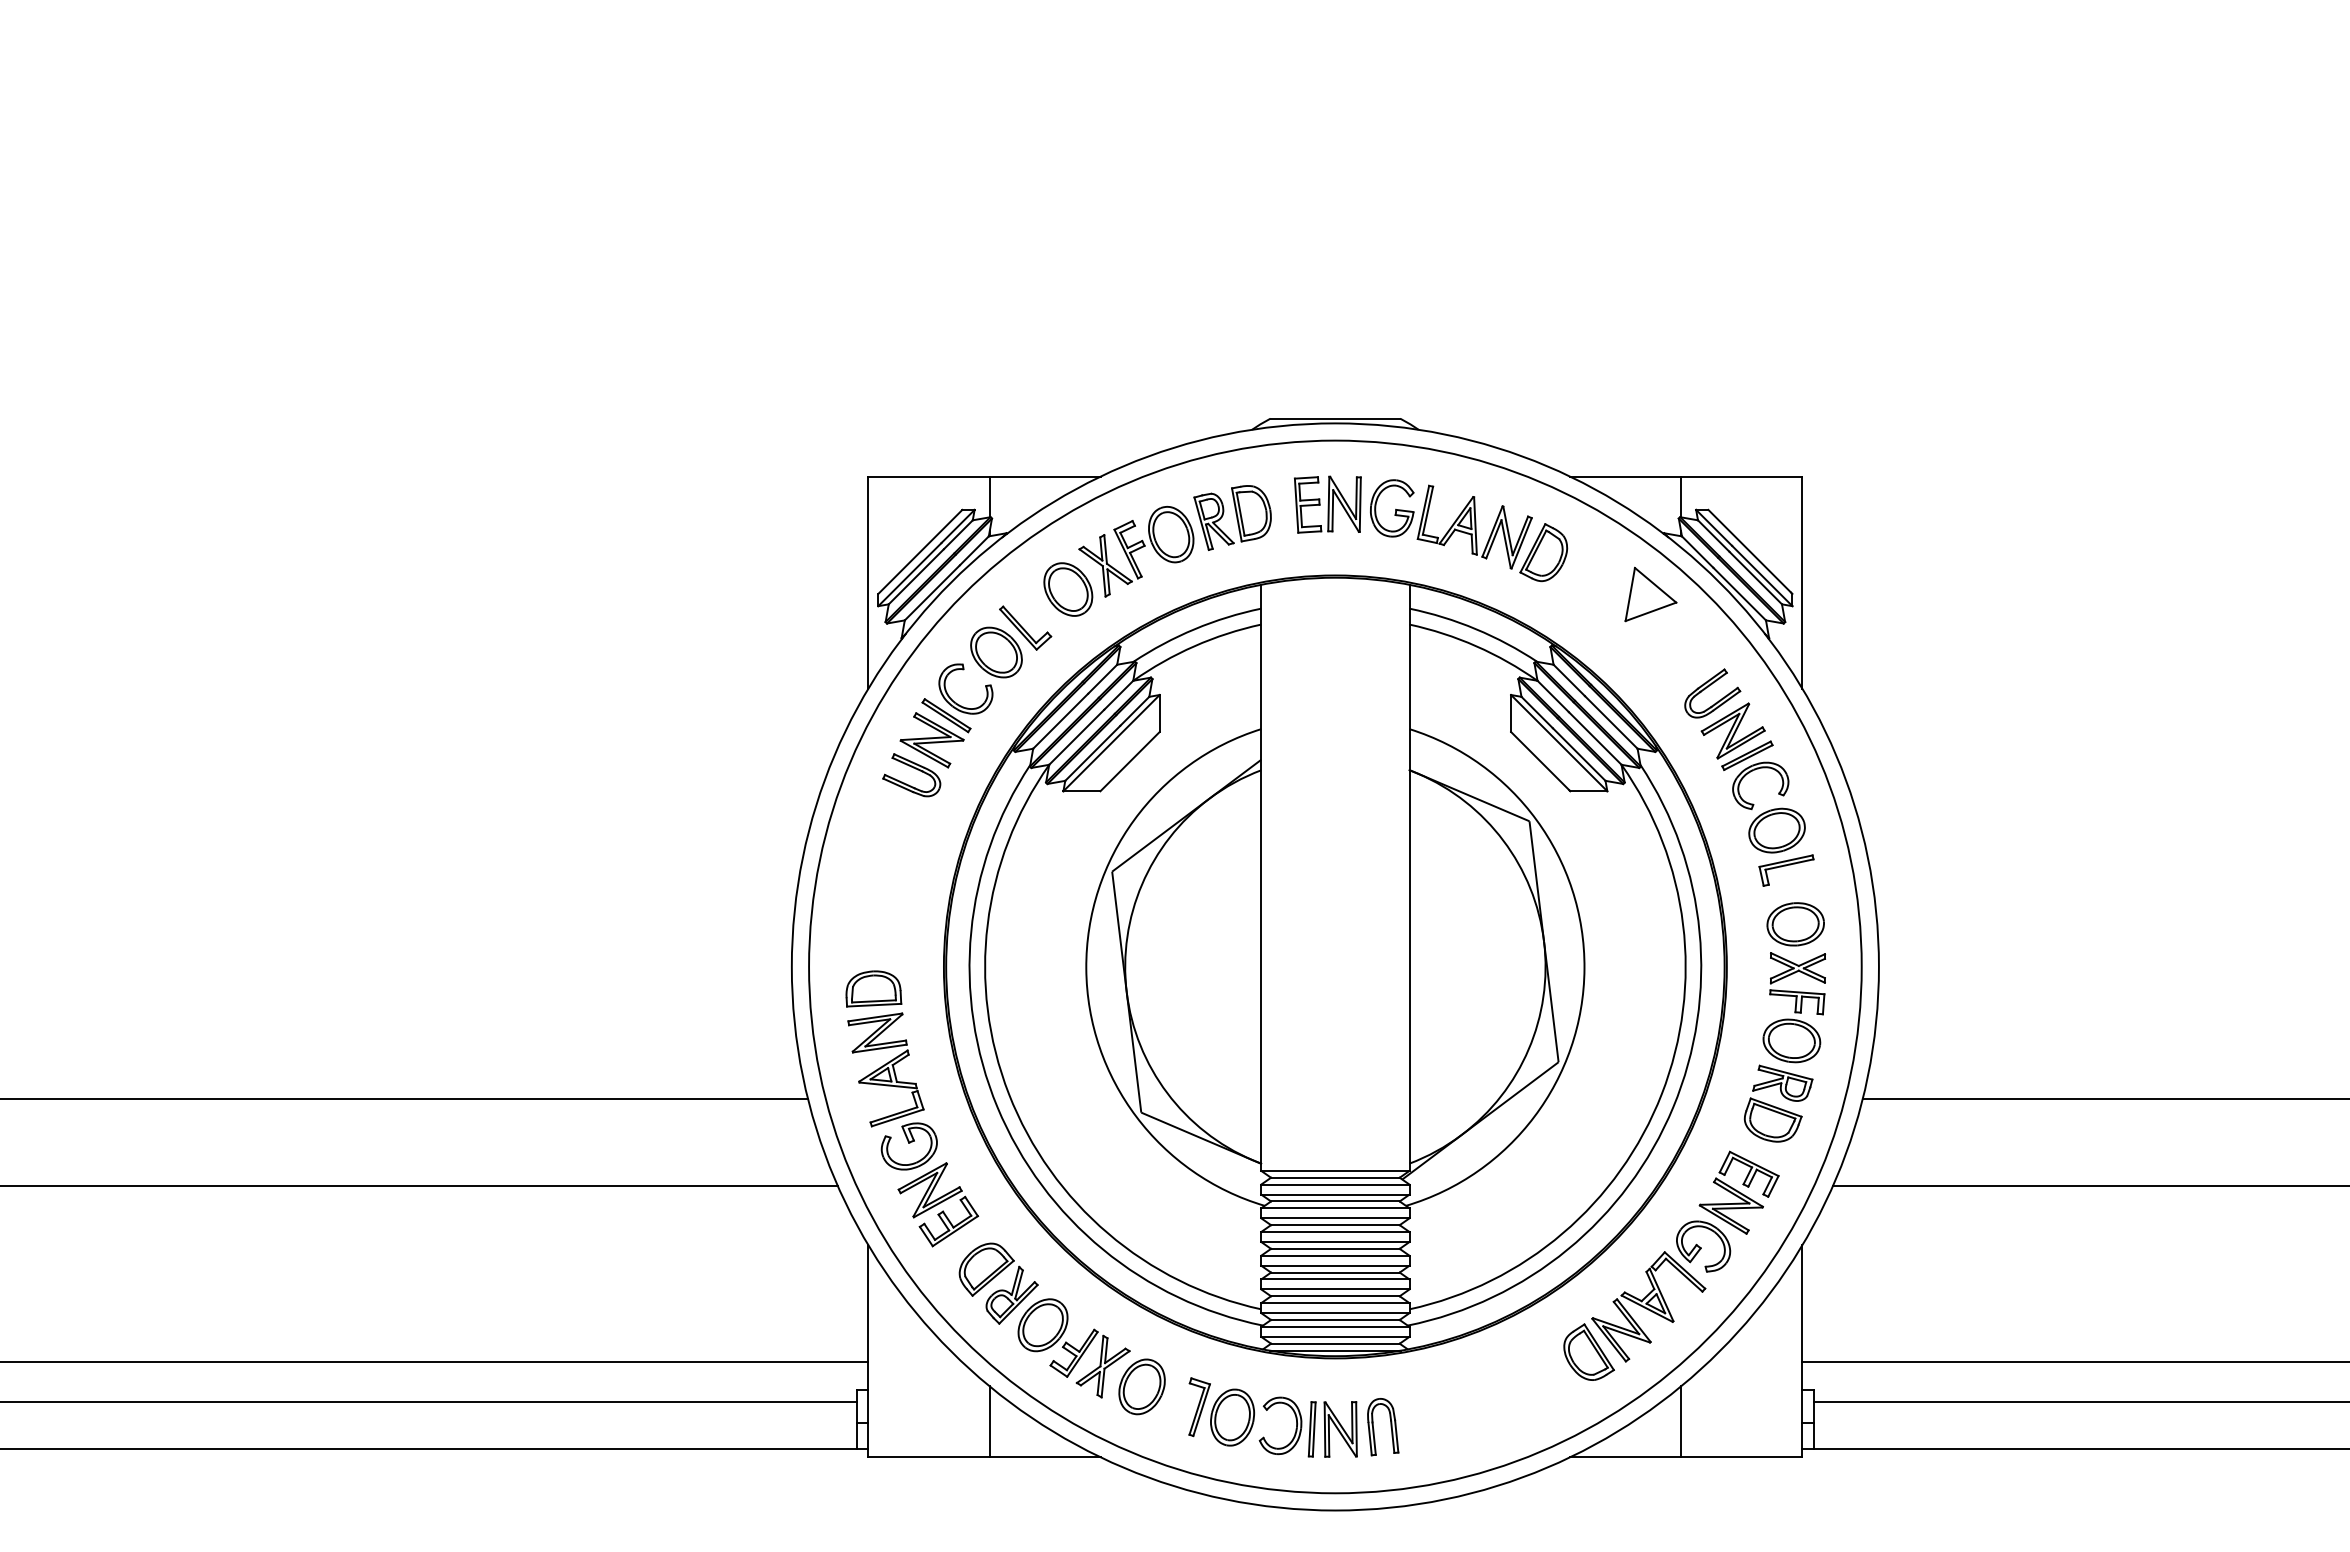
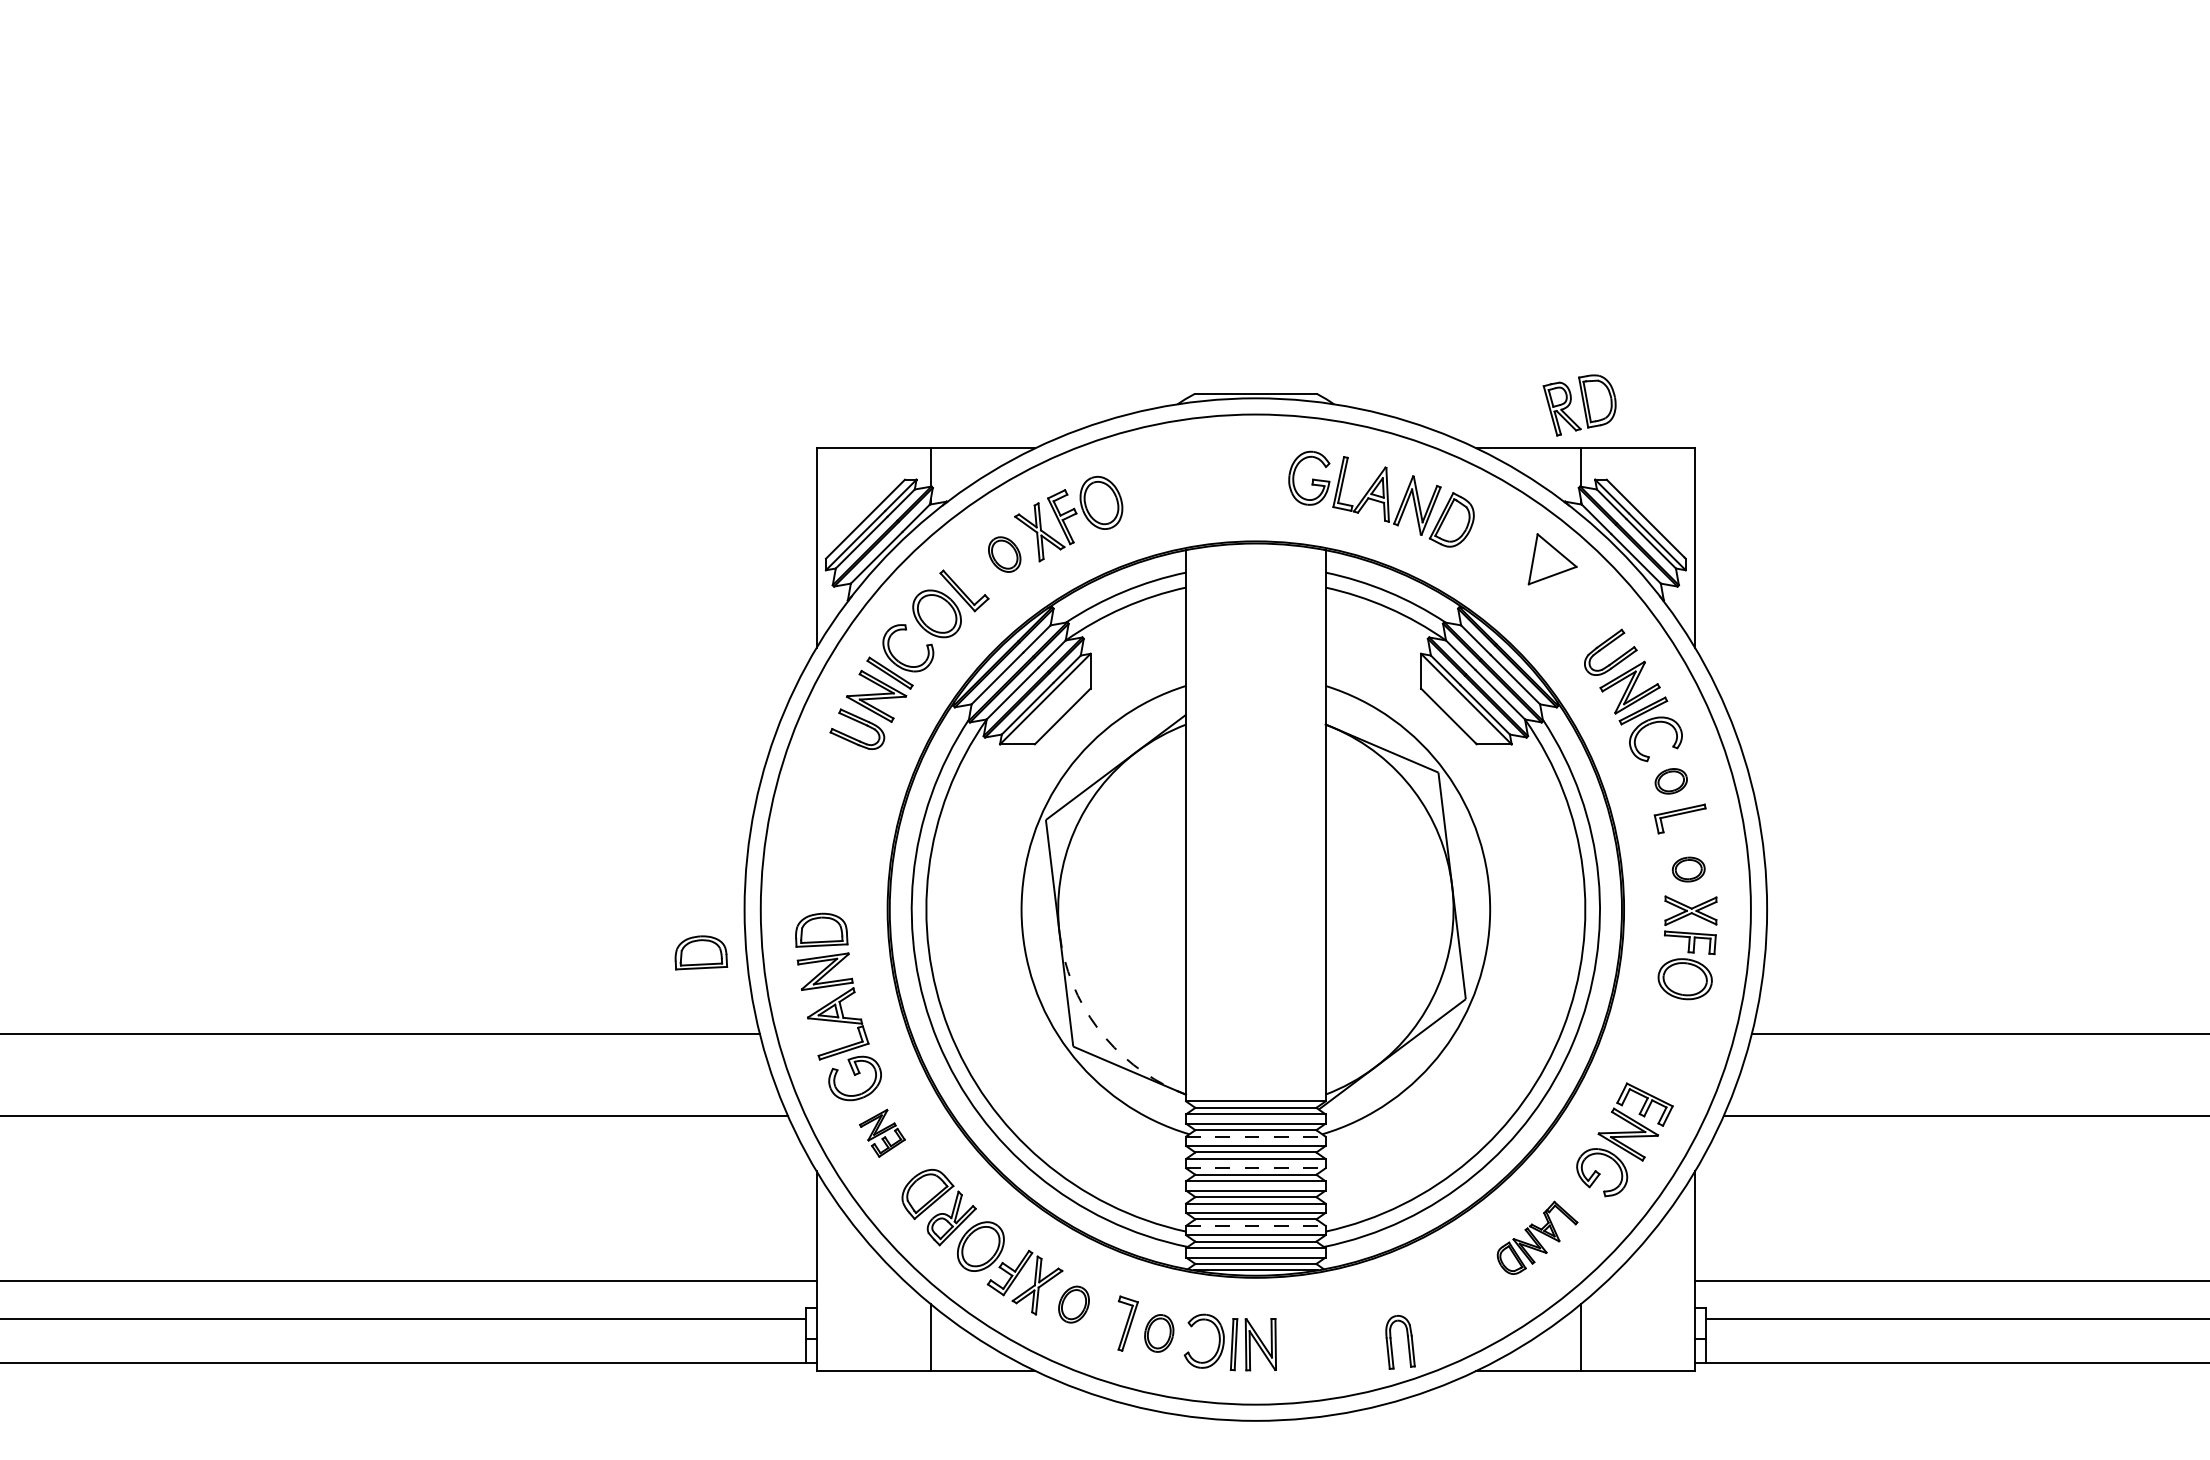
part: (1327, 504) -> (1248, 474), removed
part: (1232, 517) -> (1579, 405), moved
part: (1068, 589) -> (1004, 554), size x0.7
part: (1776, 830) -> (1670, 781), size x0.6
part: (1795, 924) -> (1688, 869), size x0.6
part: (745, 1012) -> (701, 952), added
arc: (1167, 1093) -> (1097, 1028), solid -> dashed
part: (1778, 1103) -> (1672, 1038), removed
part: (938, 1204) -> (882, 1133), size x0.6
line: (1335, 1208) -> (1255, 1136), solid -> dashed
line: (1335, 1242) -> (1255, 1168), solid -> dashed
line: (1335, 1303) -> (1255, 1226), solid -> dashed
part: (1634, 1315) -> (1537, 1237), size x0.6
part: (1141, 1386) -> (1073, 1304), size x0.7
part: (1232, 1417) -> (1159, 1333), size x0.7
part: (1390, 1427) -> (1407, 1342), moved

